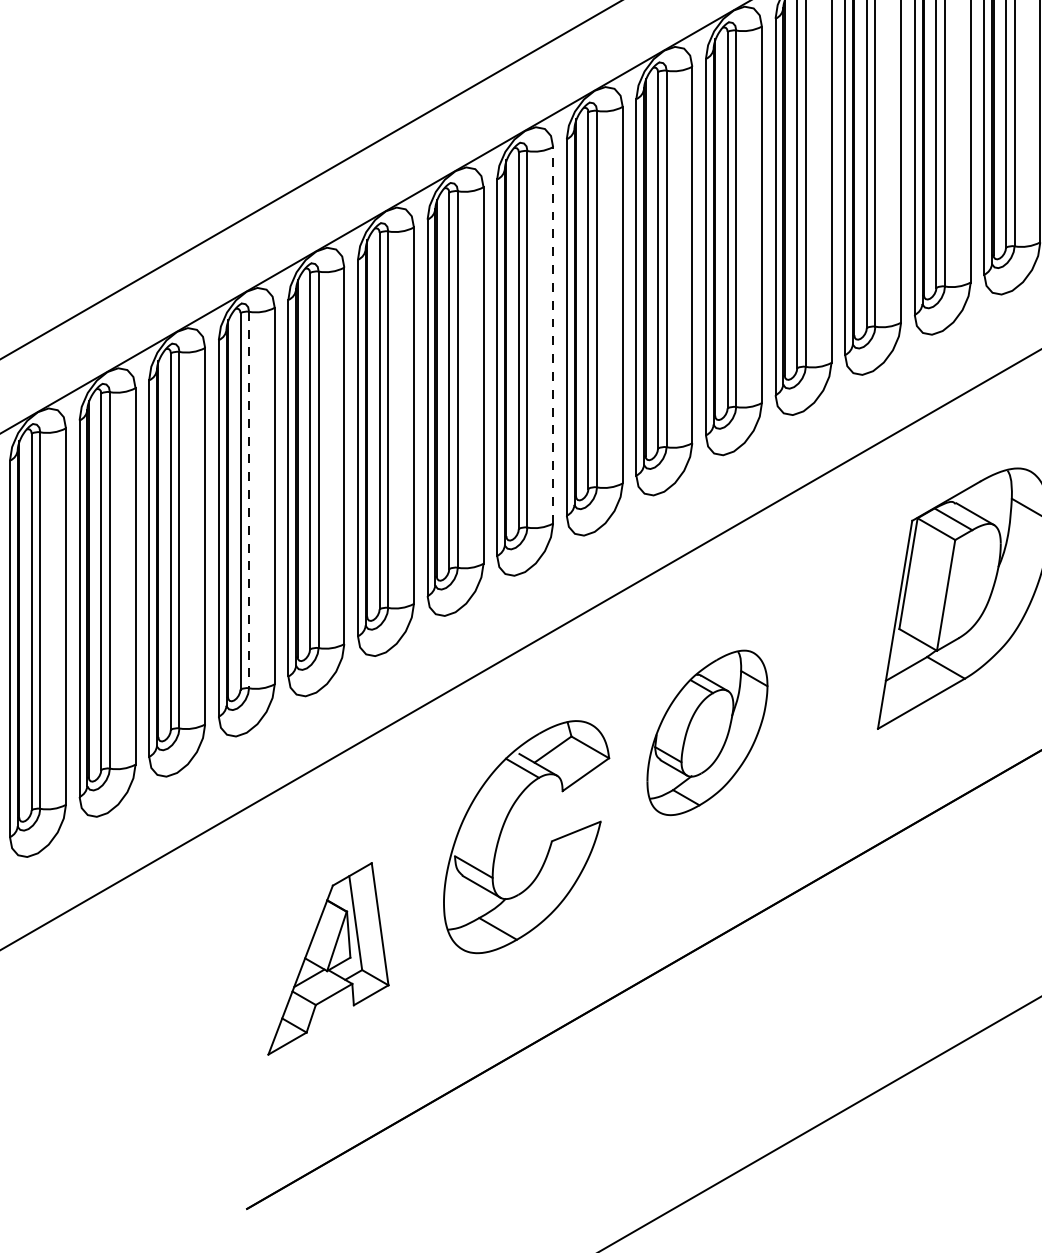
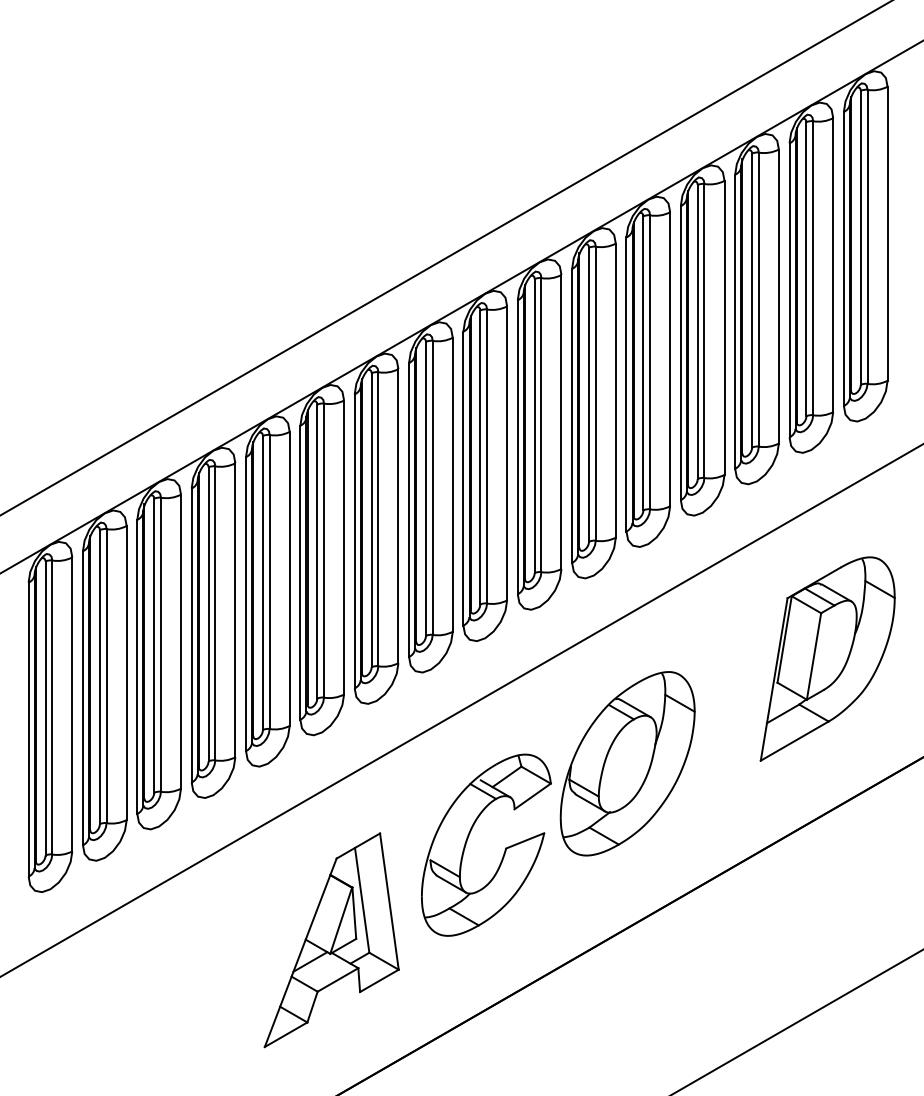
line: (553, 334) -> (507, 452), dashed -> solid
line: (248, 500) -> (269, 582), dashed -> solid
part: (707, 732) -> (627, 763), size x1.43
part: (328, 959) -> (331, 940), size x1.43

